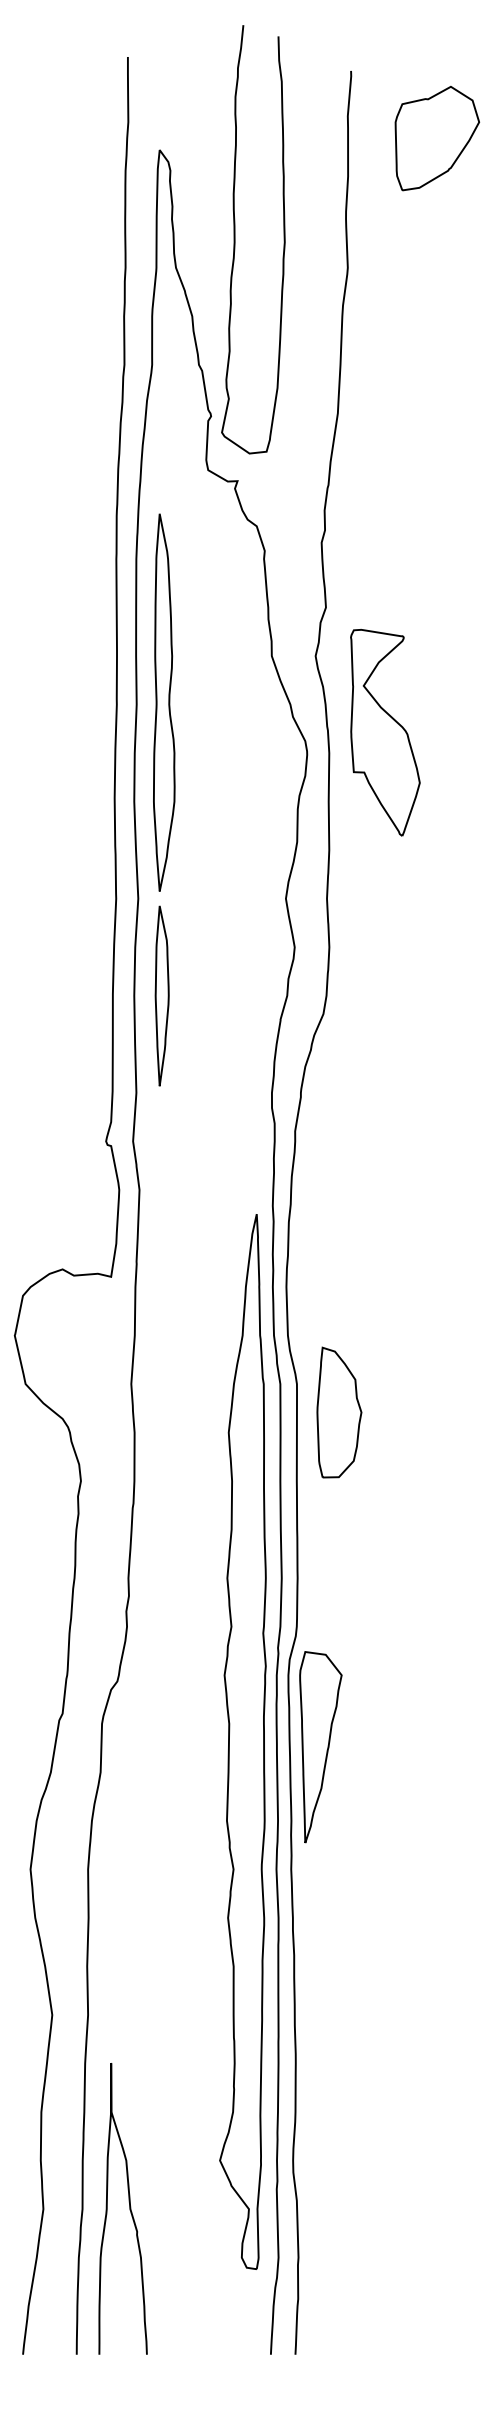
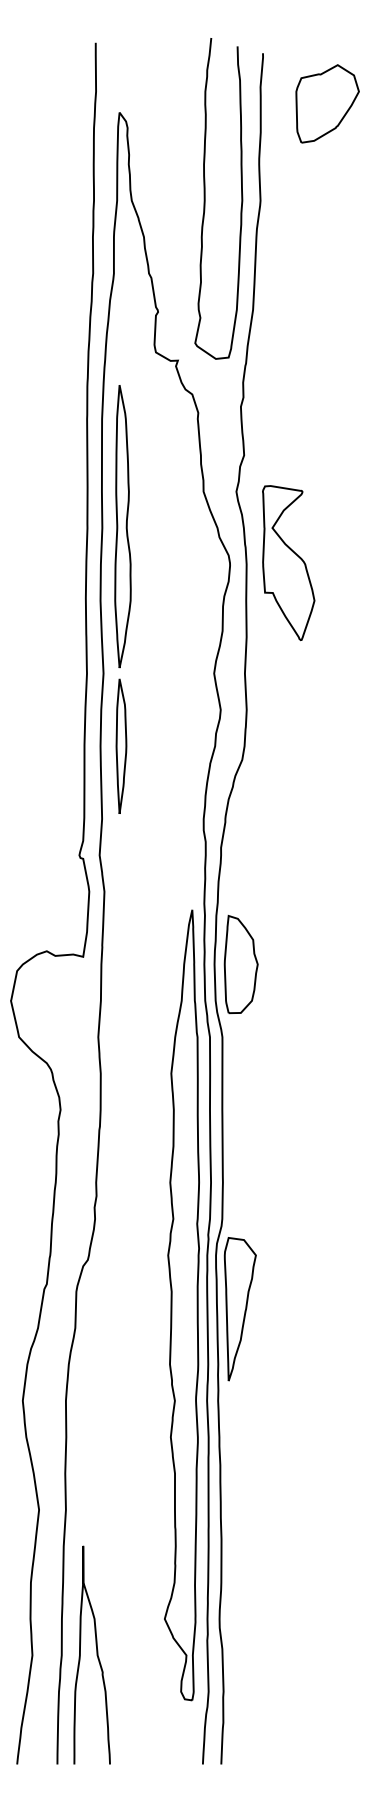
curve: (235, 239) -> (205, 198), moved
part: (385, 731) -> (288, 562), moved
part: (338, 1412) -> (240, 964), moved

